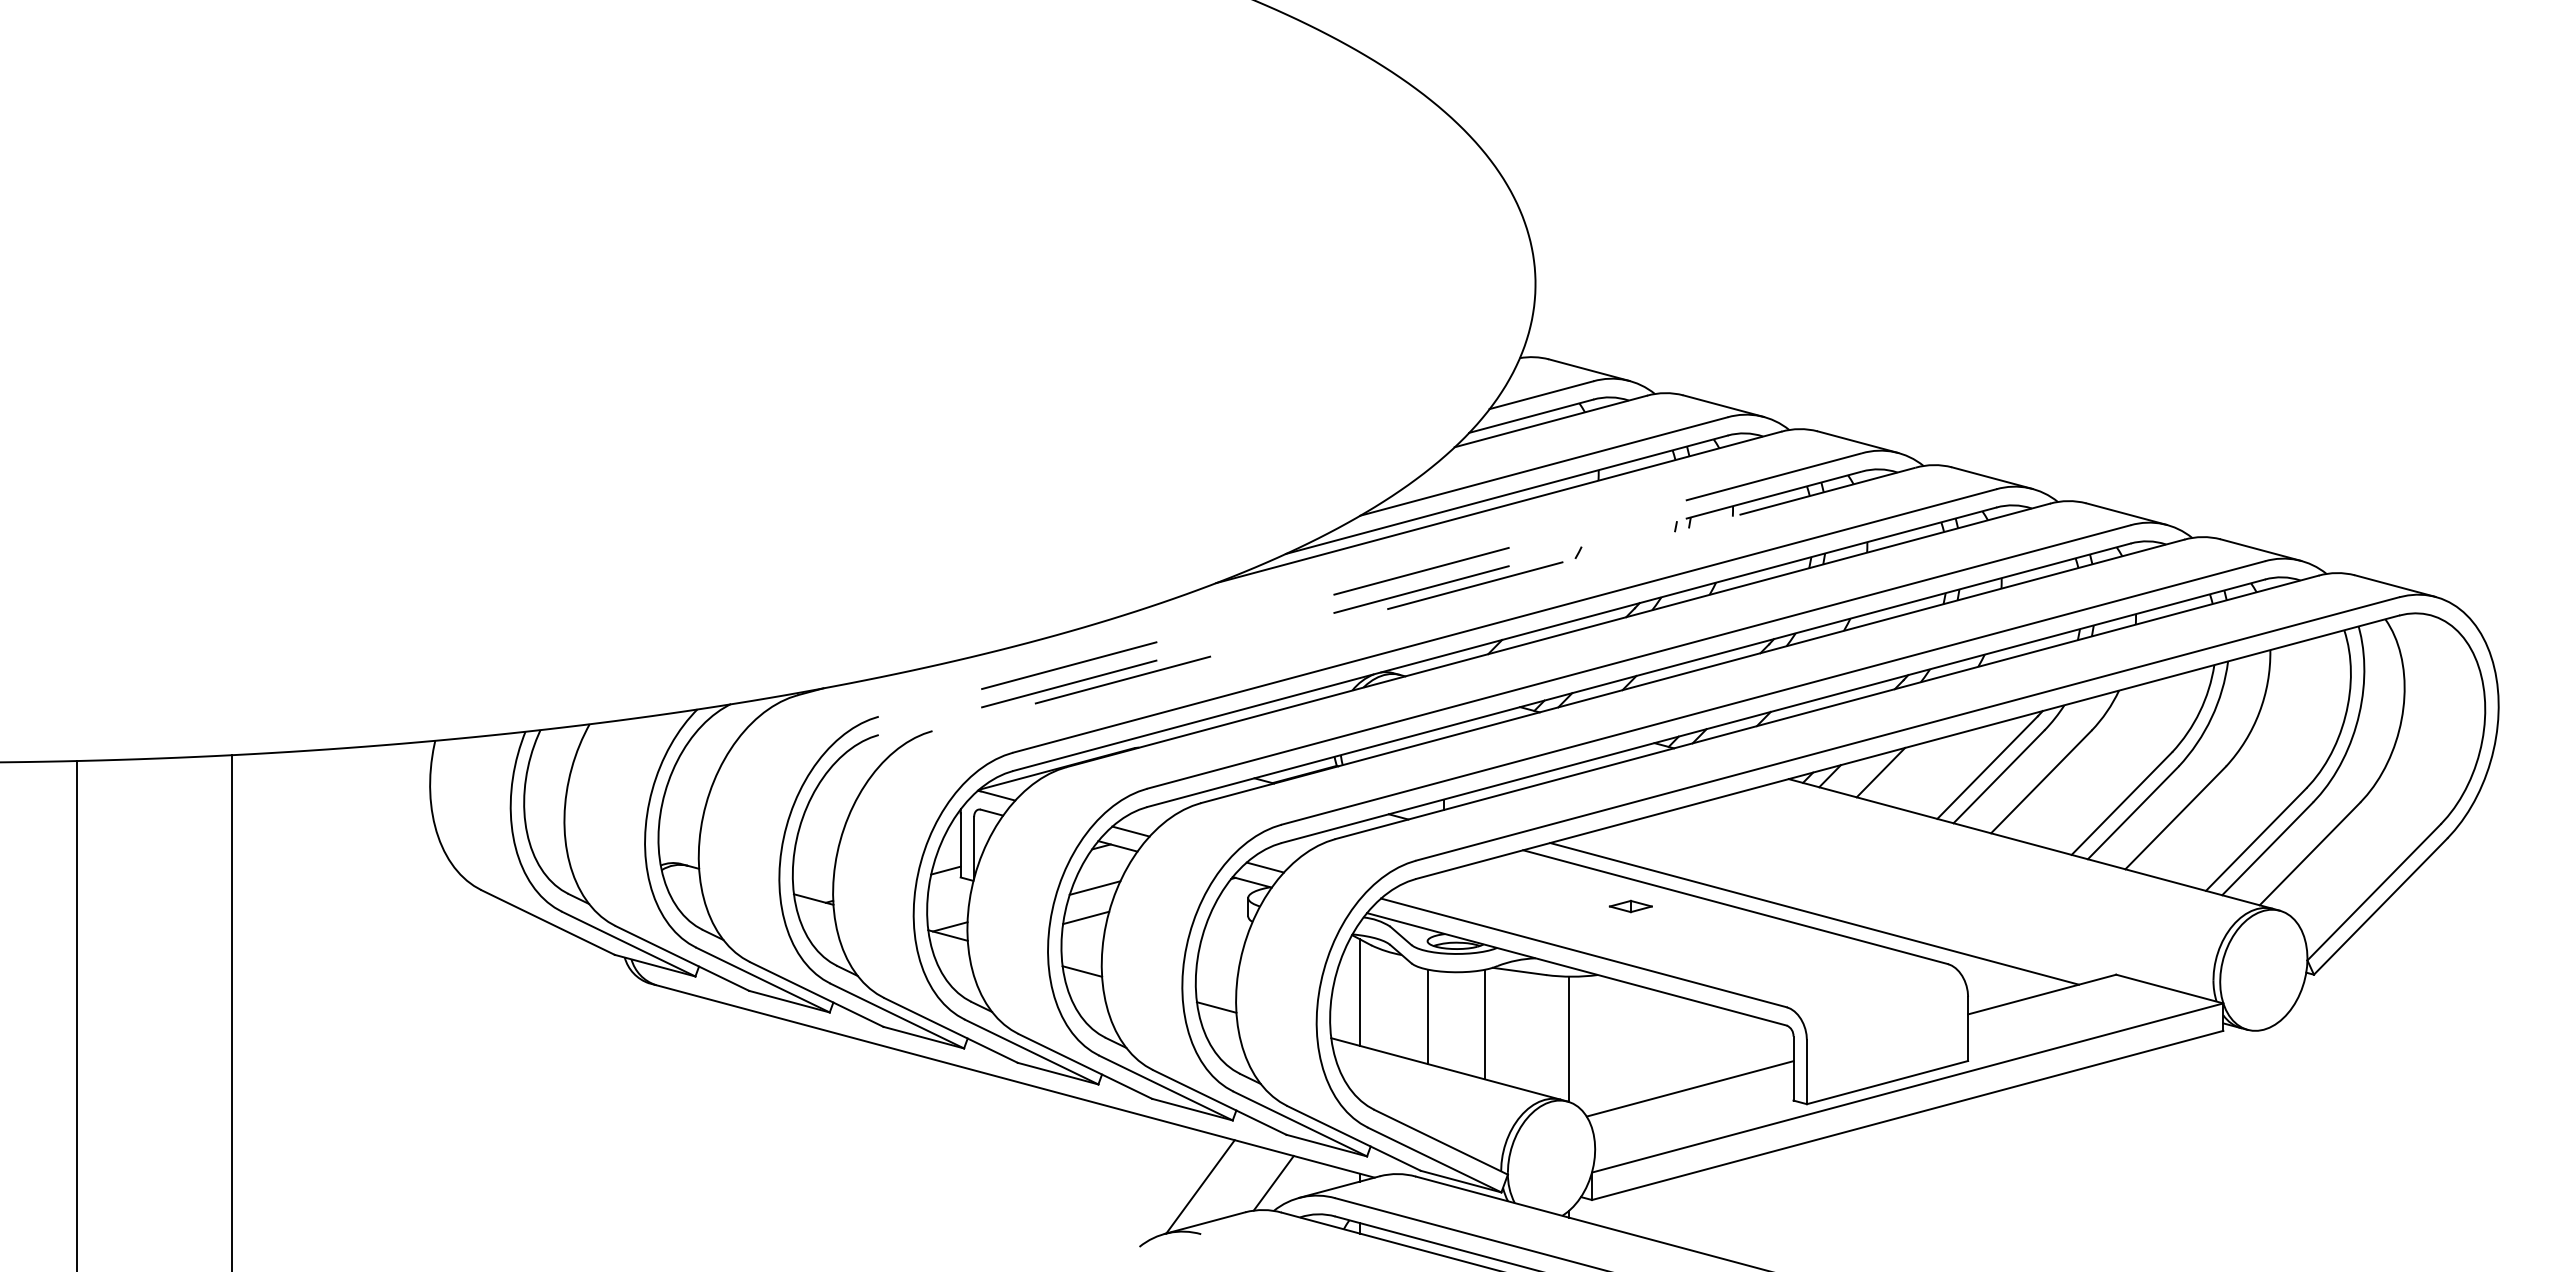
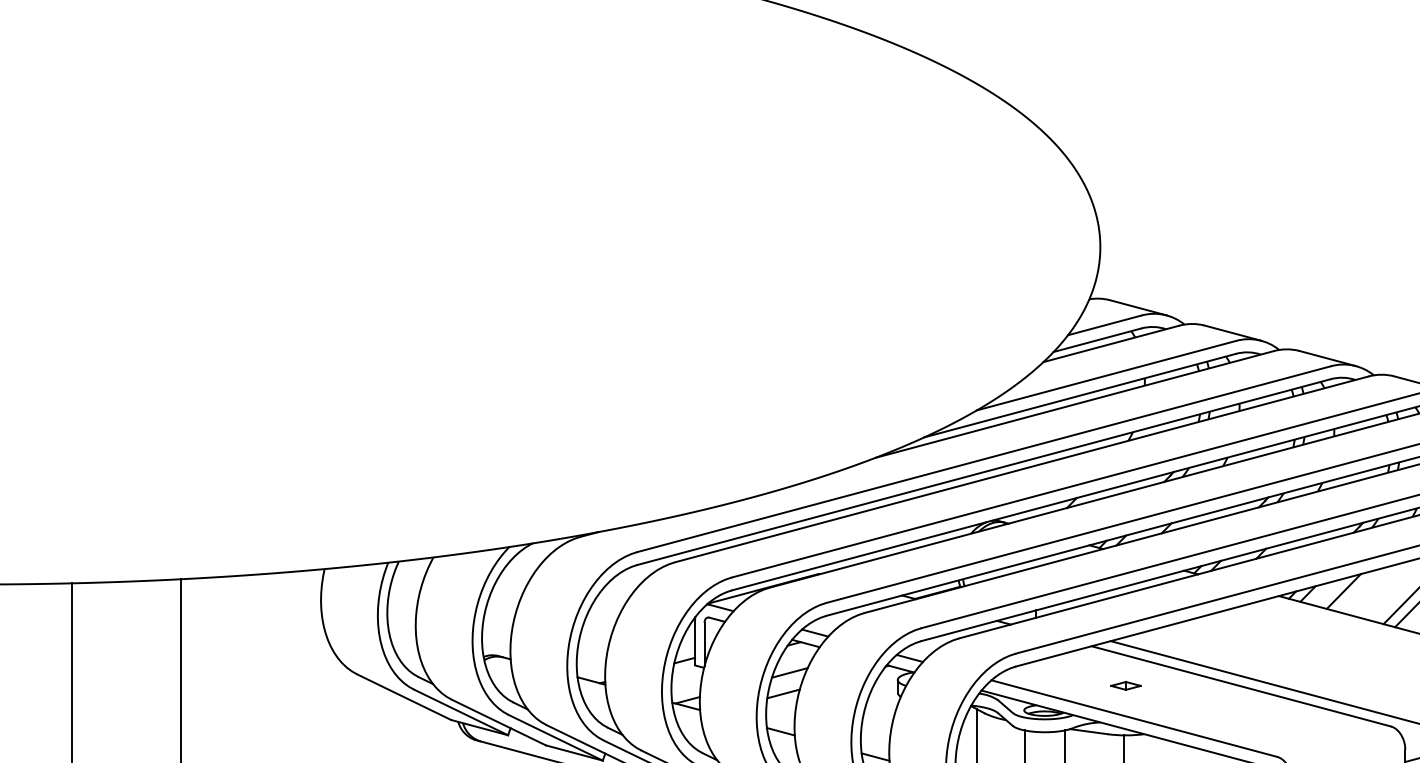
line: (1370, 585) -> (984, 459), dashed -> solid
line: (1424, 599) -> (1022, 469), dashed -> solid
line: (1370, 603) -> (984, 472), dashed -> solid
part: (1630, 906) -> (1125, 685), moved

